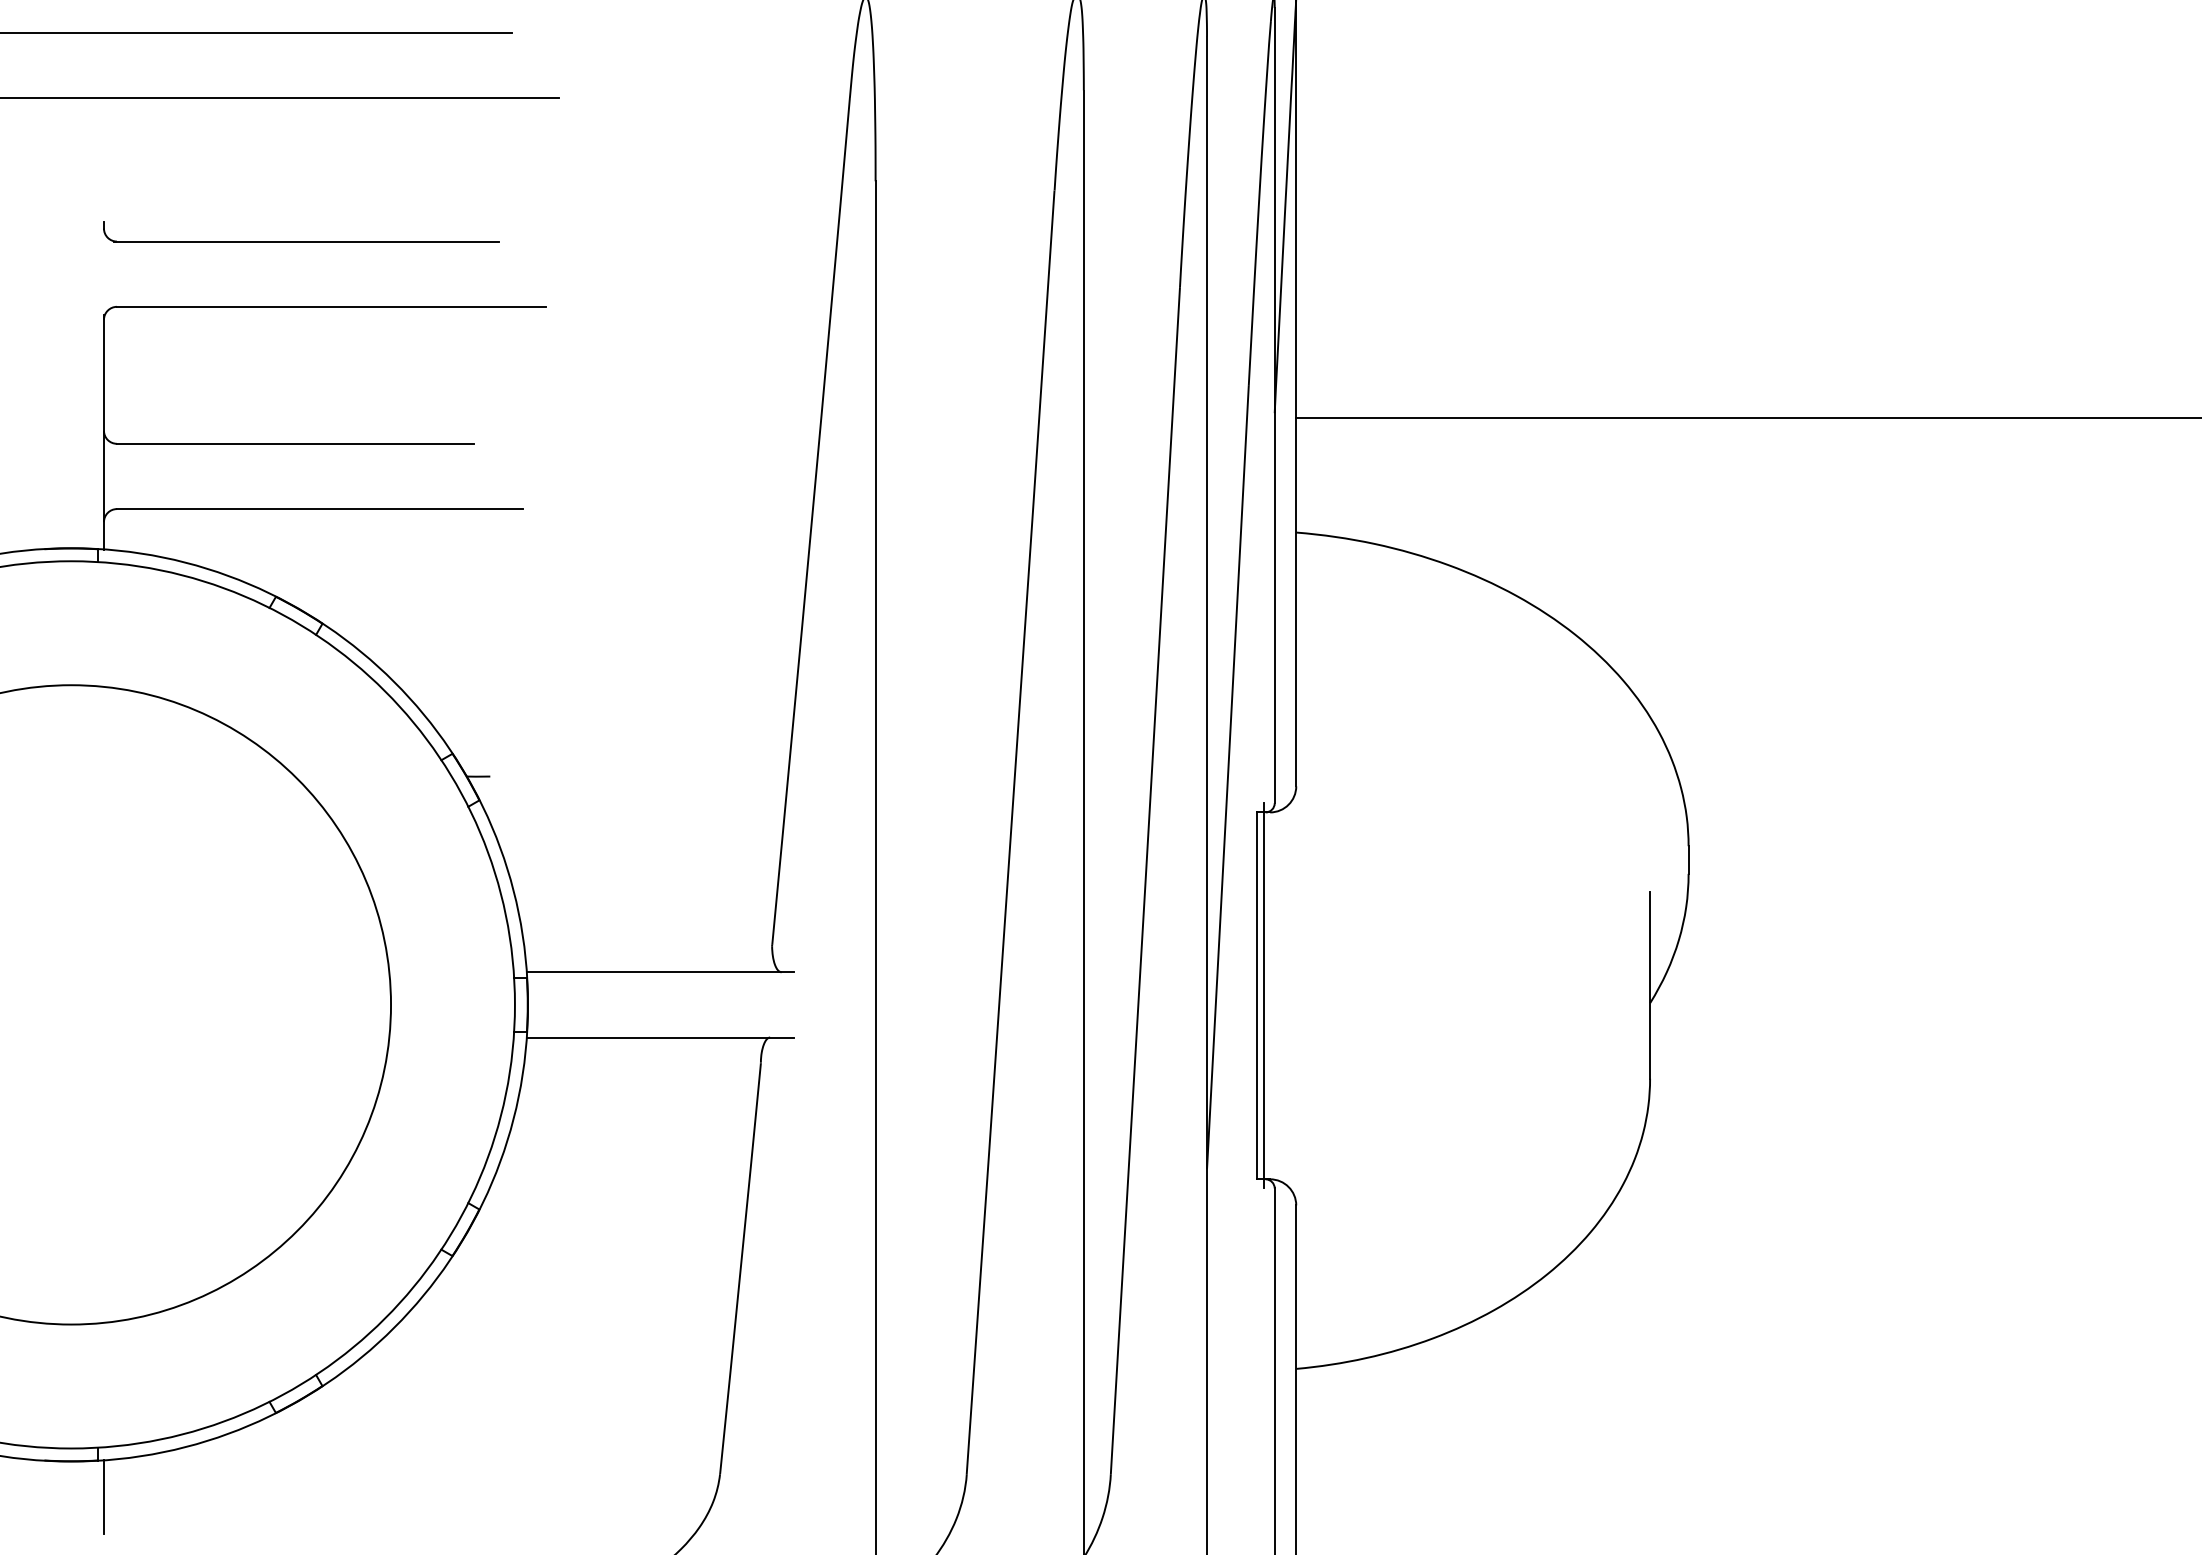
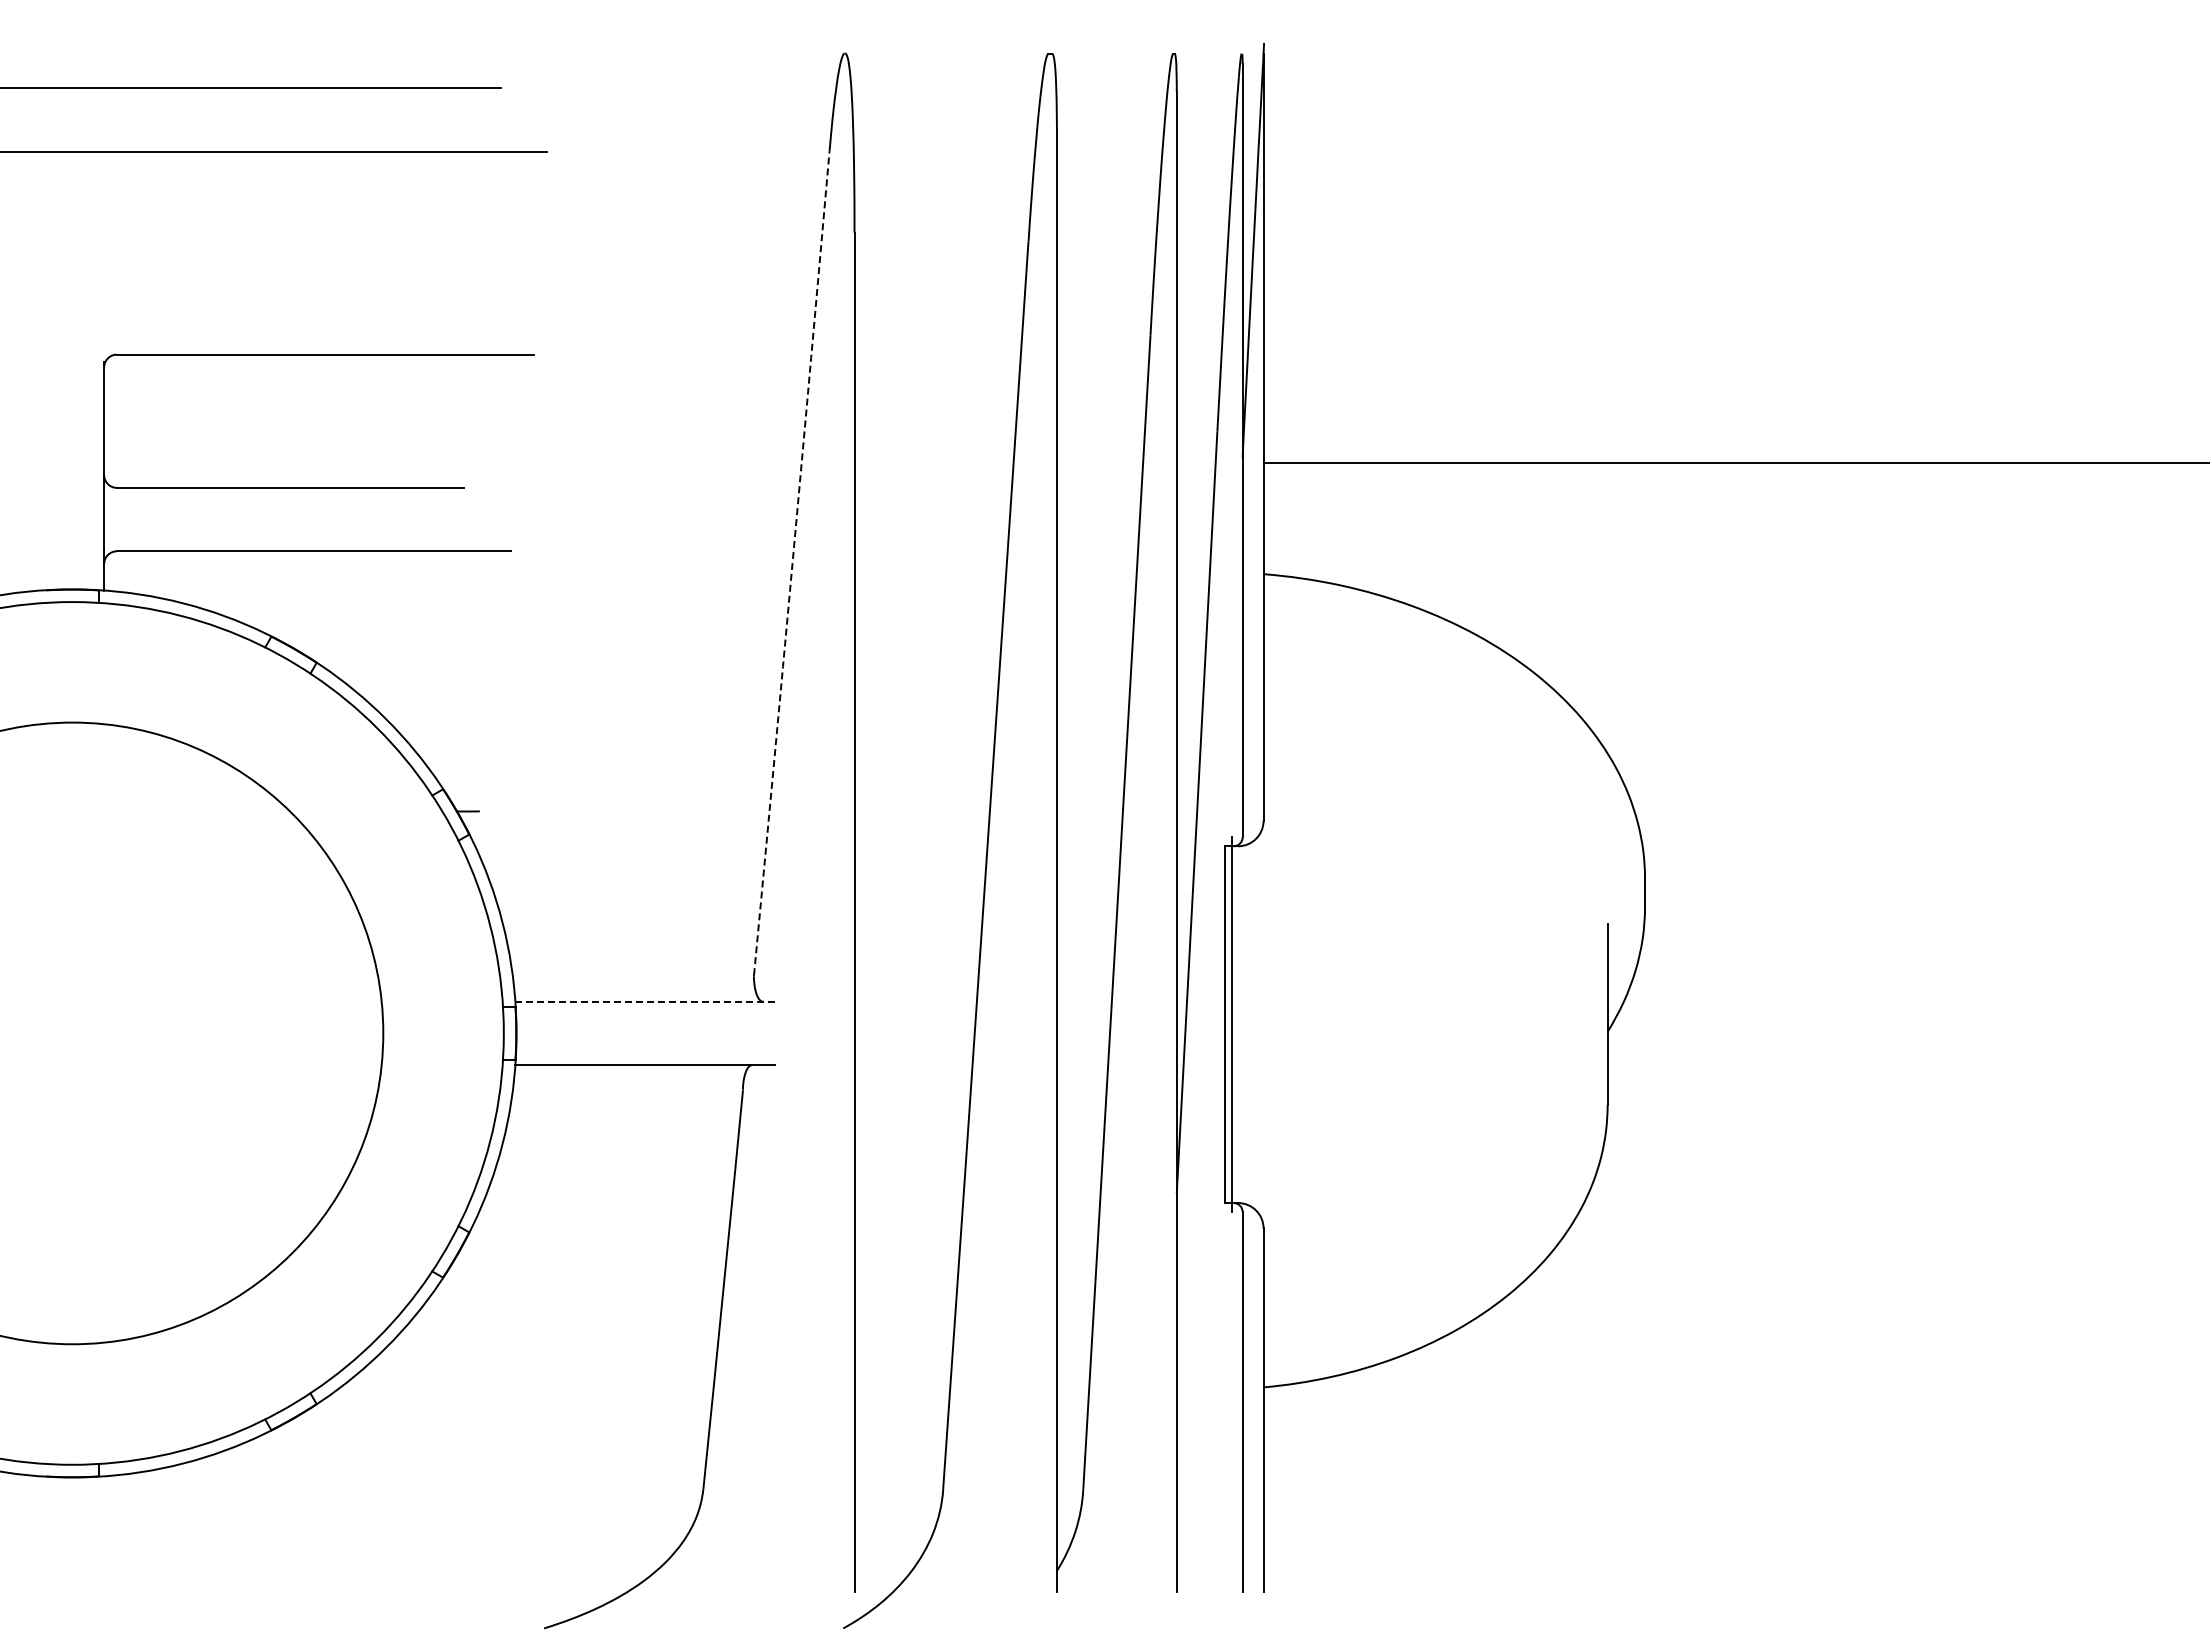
part: (300, 240) -> (295, 290), removed
arc: (811, 521) -> (792, 563), solid -> dashed
line: (660, 972) -> (645, 1001), solid -> dashed
line: (104, 1496) -> (104, 1511), removed

